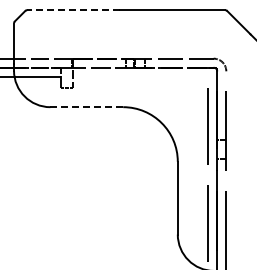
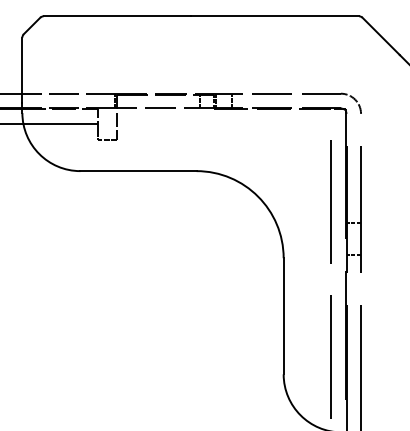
line: (73, 10) -> (117, 16), dashed -> solid
line: (87, 107) -> (139, 171), dashed -> solid

